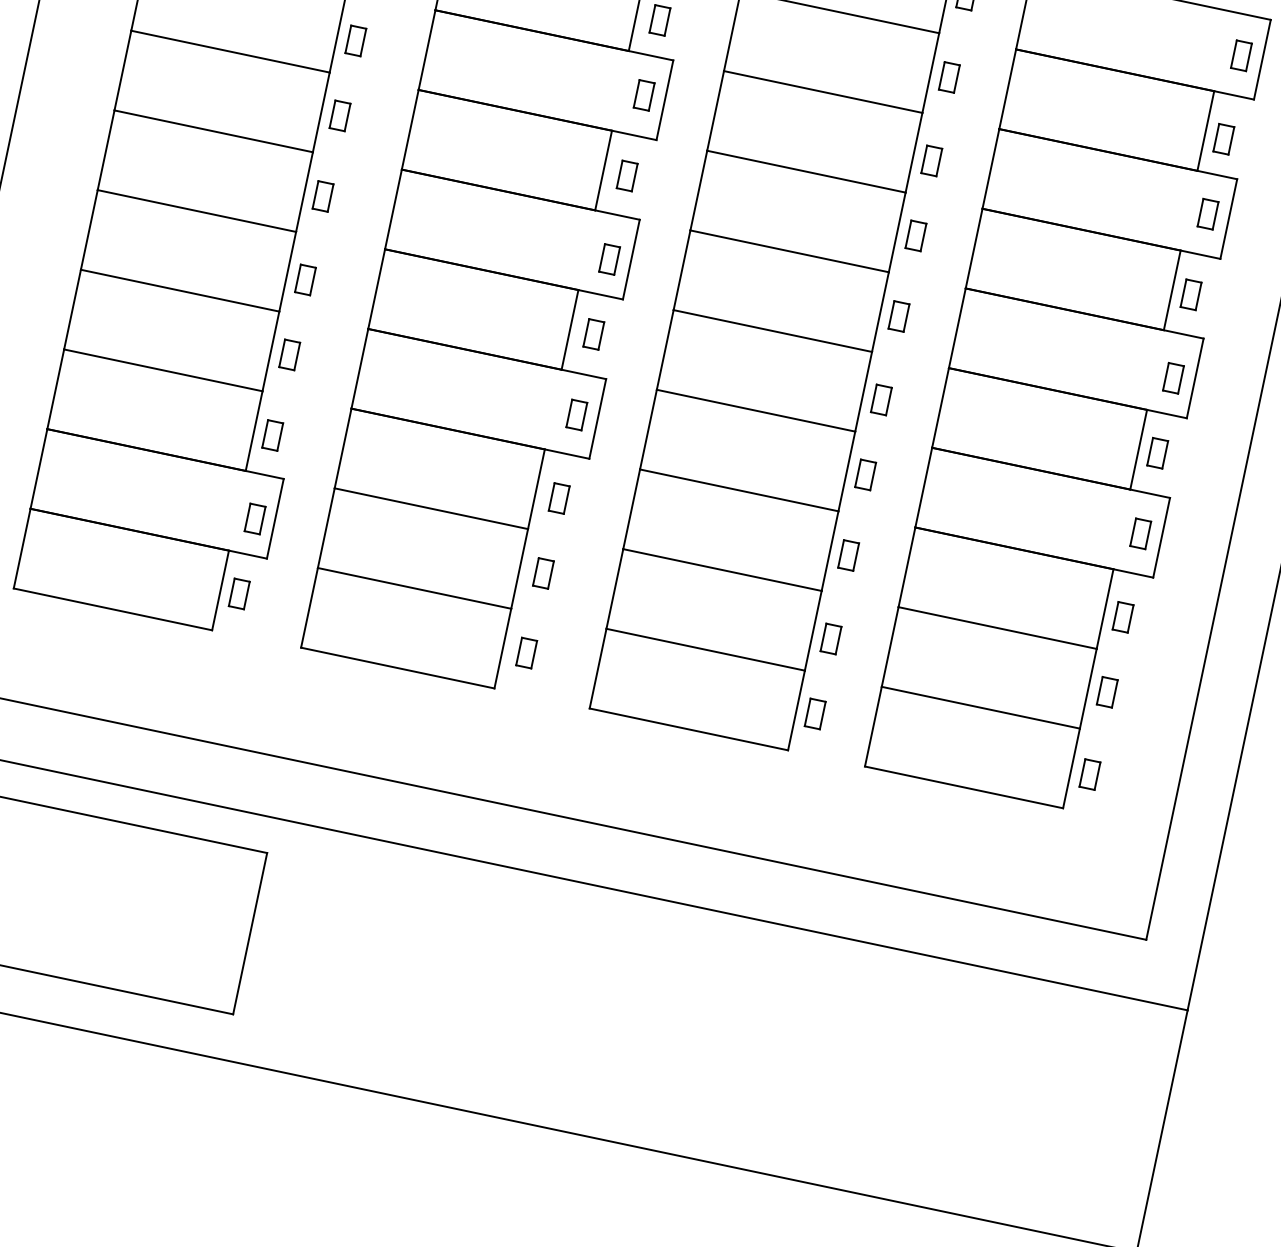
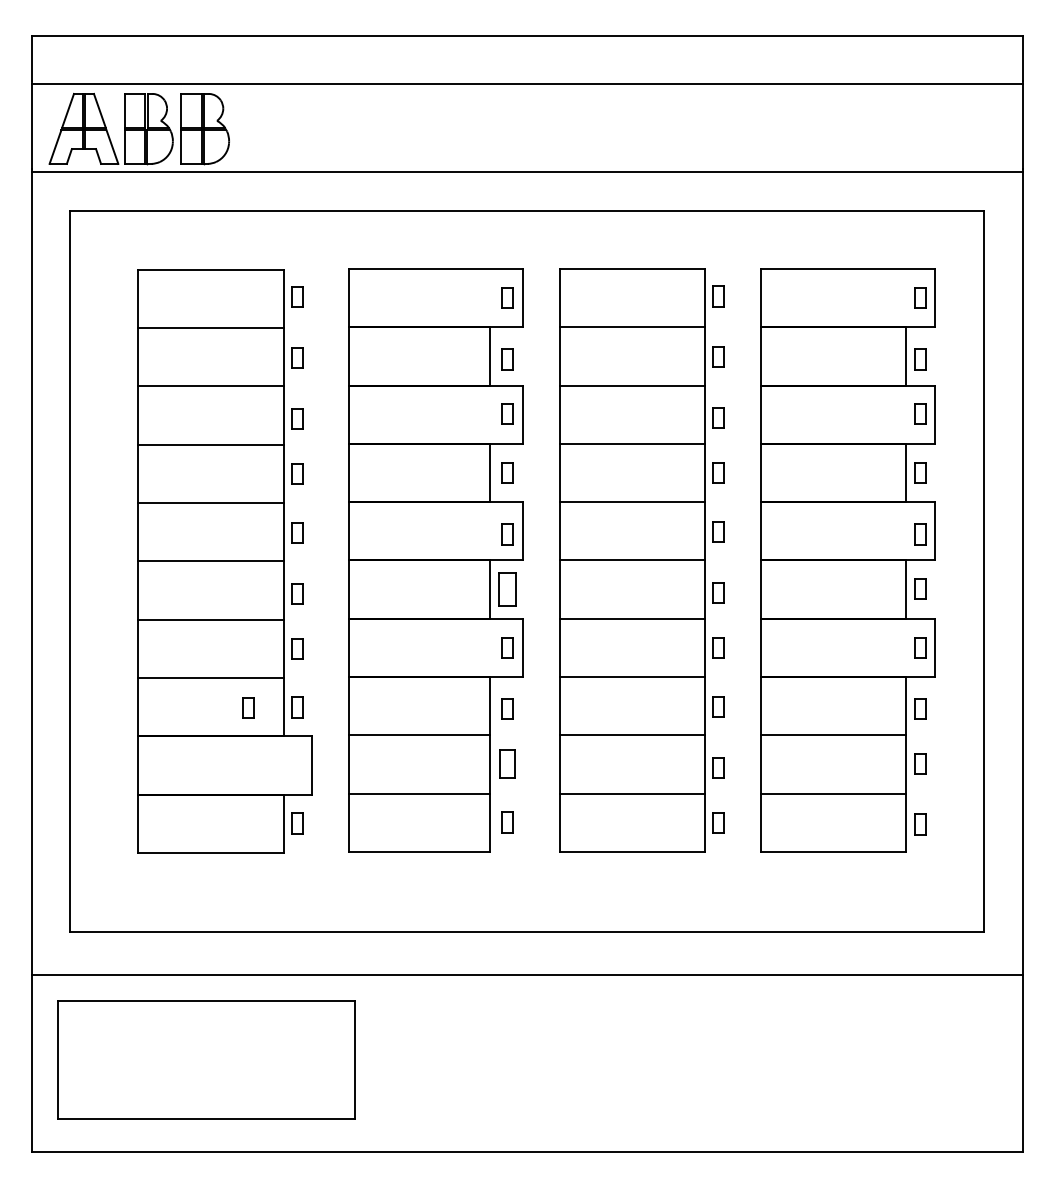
part: (594, 333) -> (507, 588), size x1.6
part: (255, 518) -> (248, 707), moved
part: (543, 572) -> (507, 763), size x1.4

